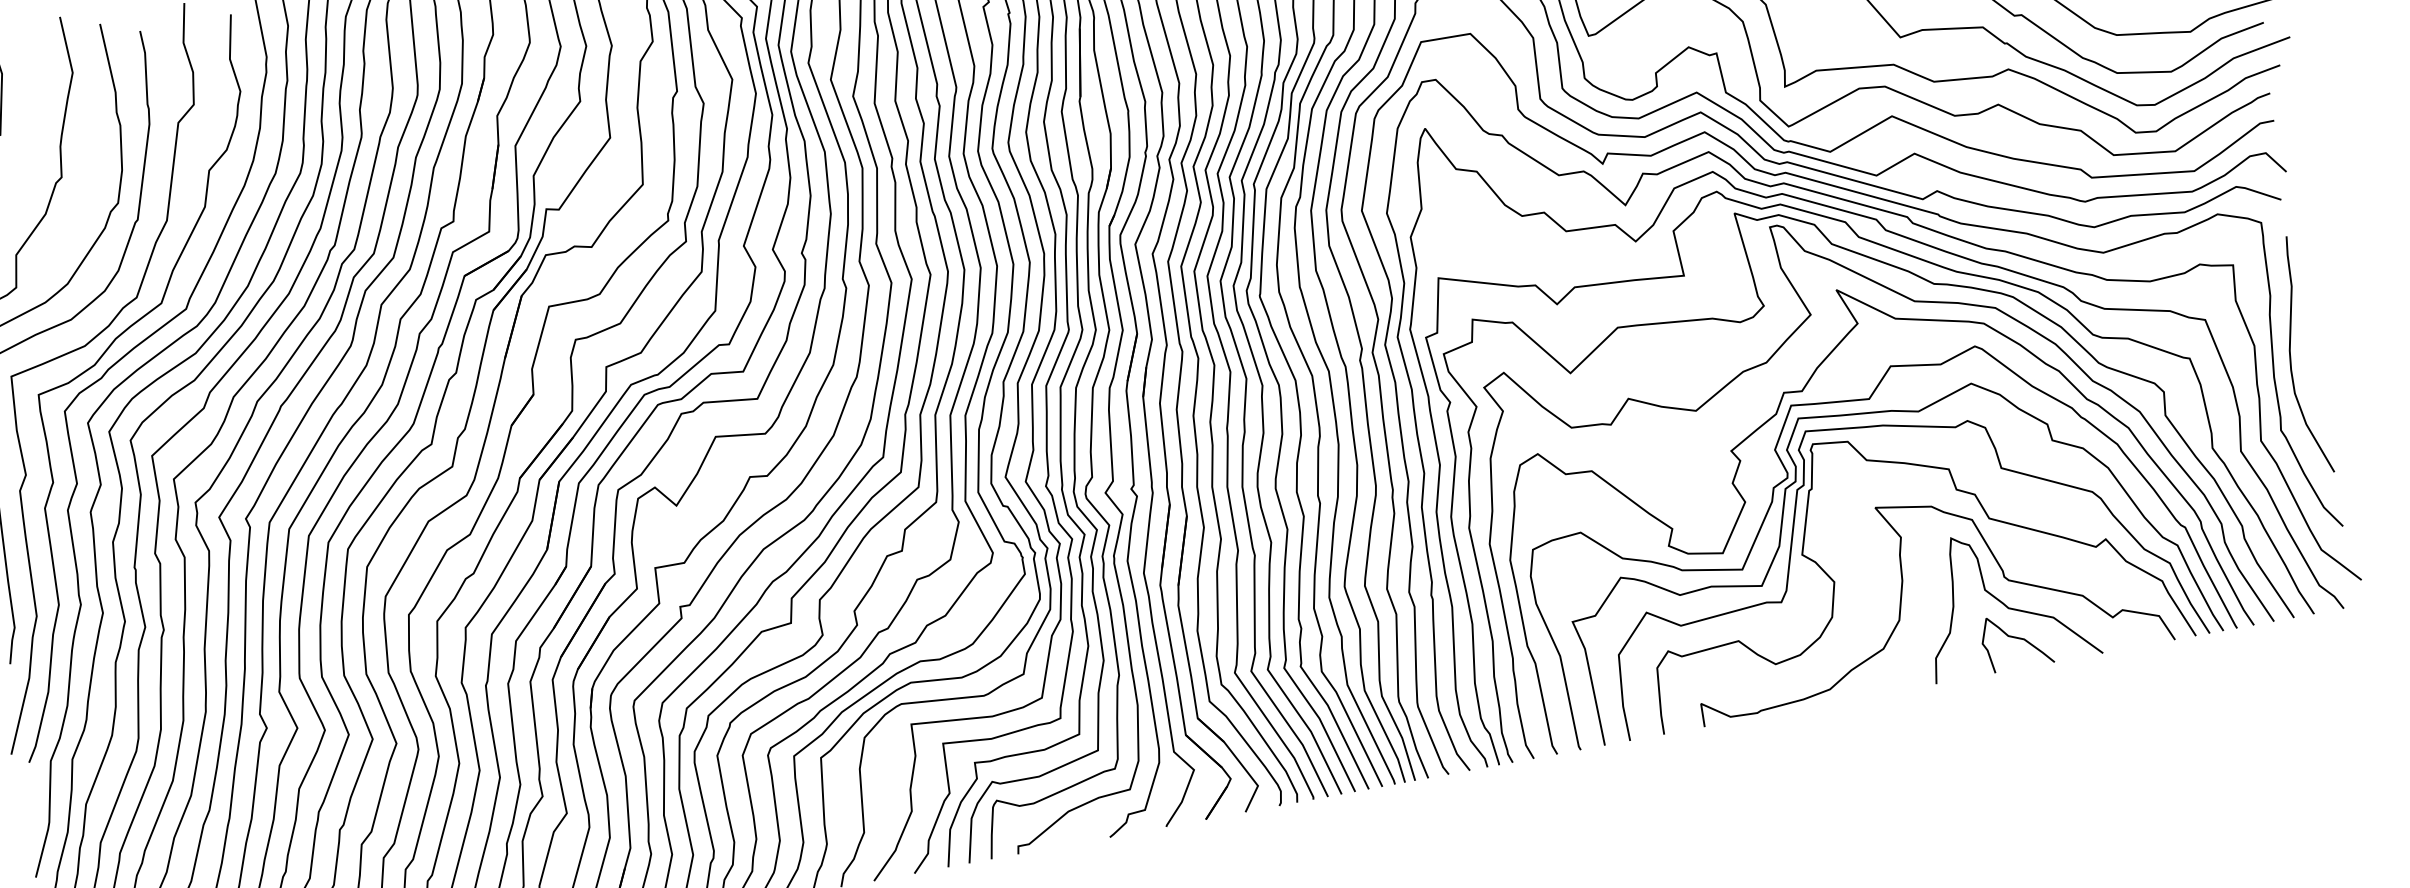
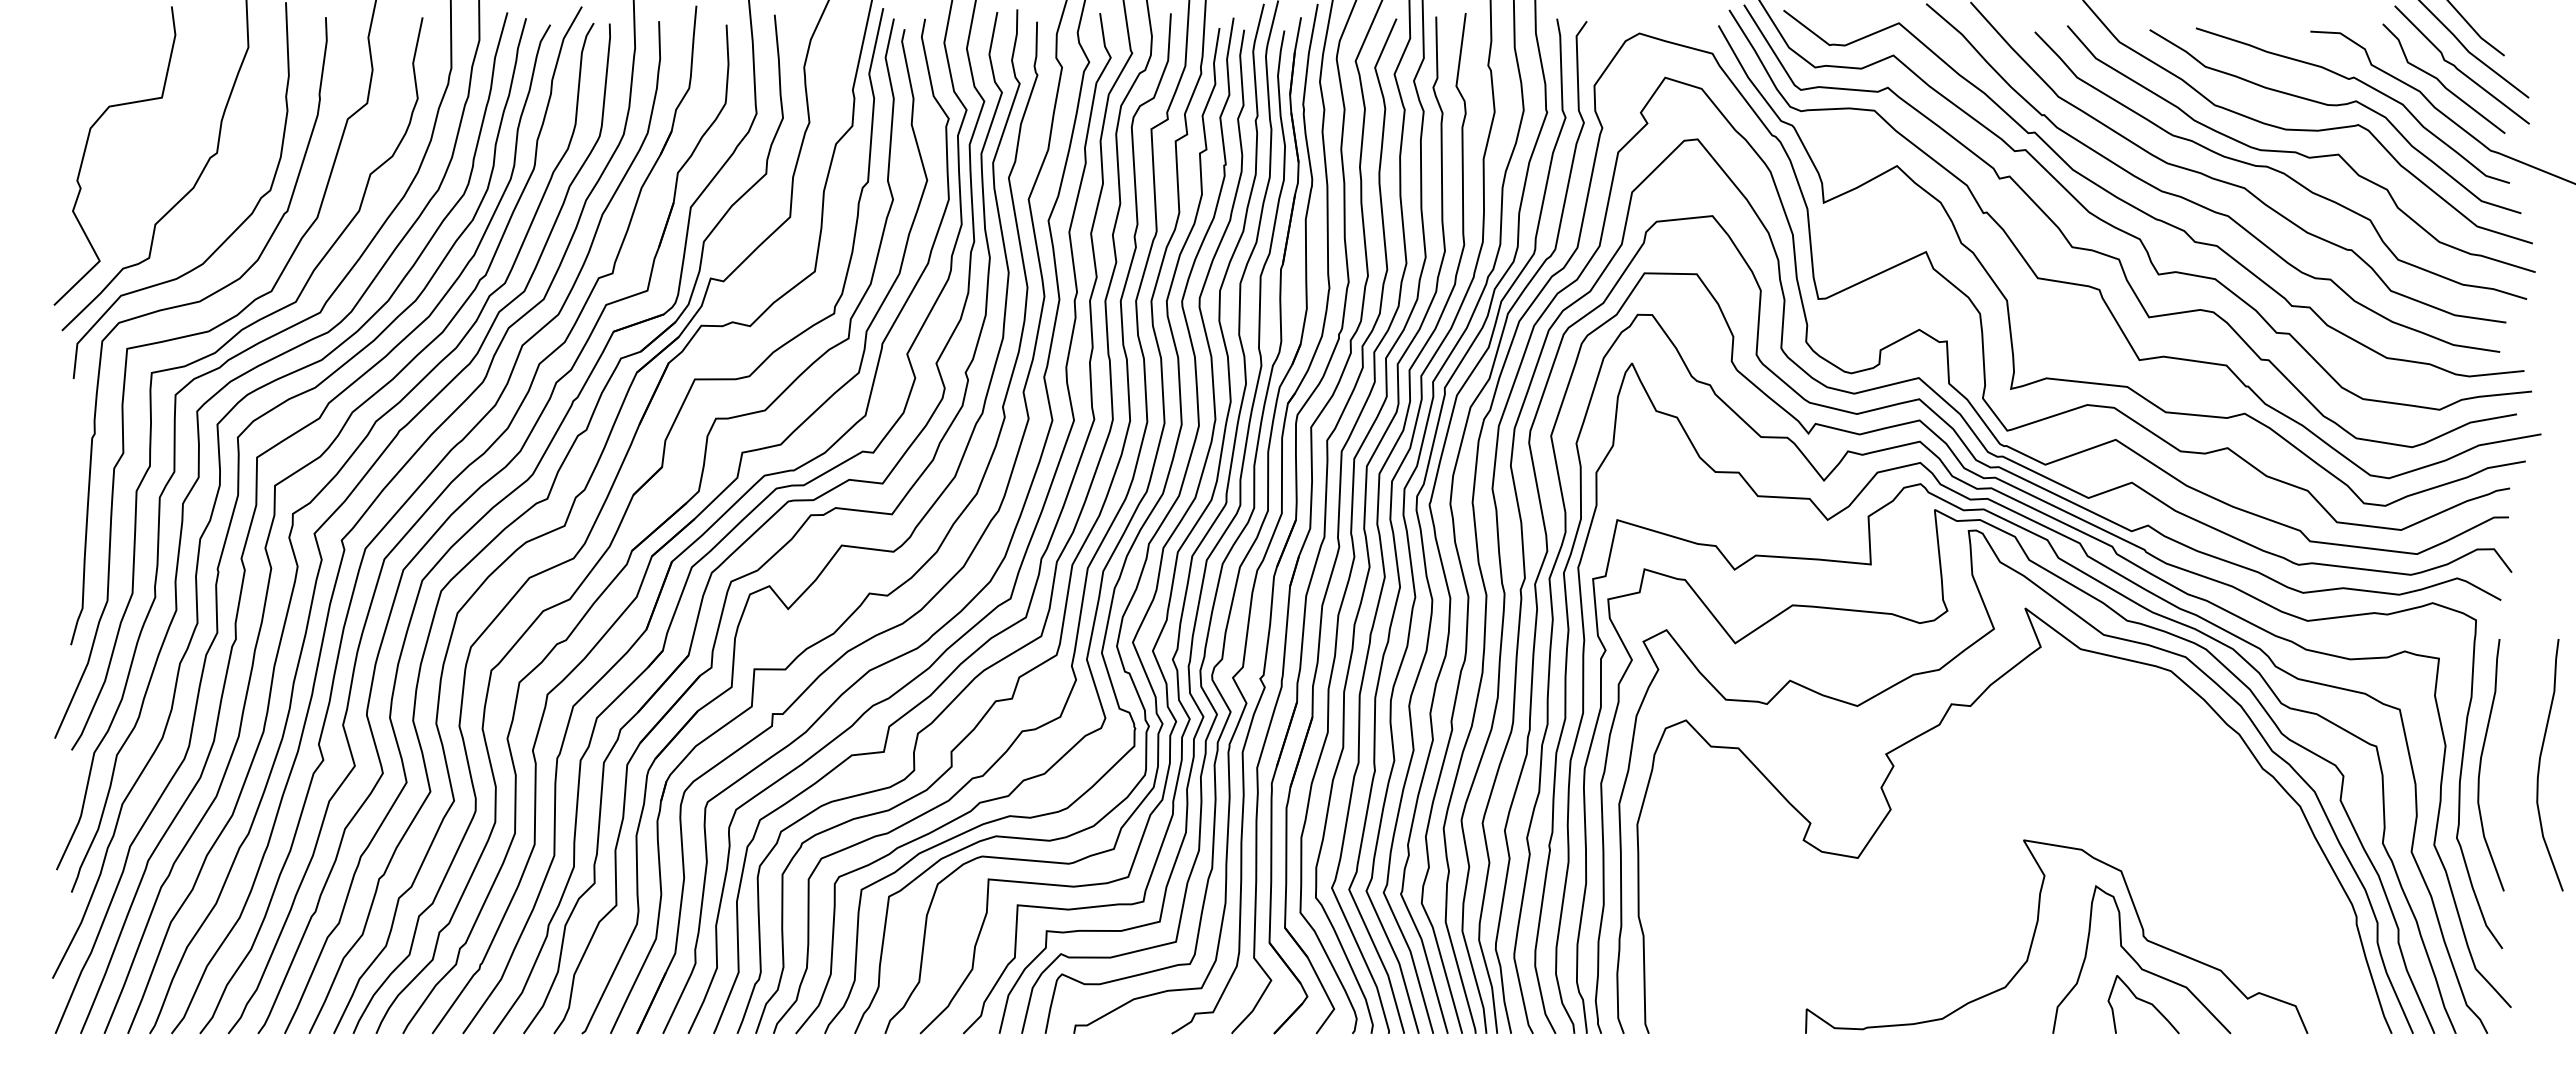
curve: (2346, 347) -> (2540, 765), added
part: (1825, 571) -> (1960, 896), removed

